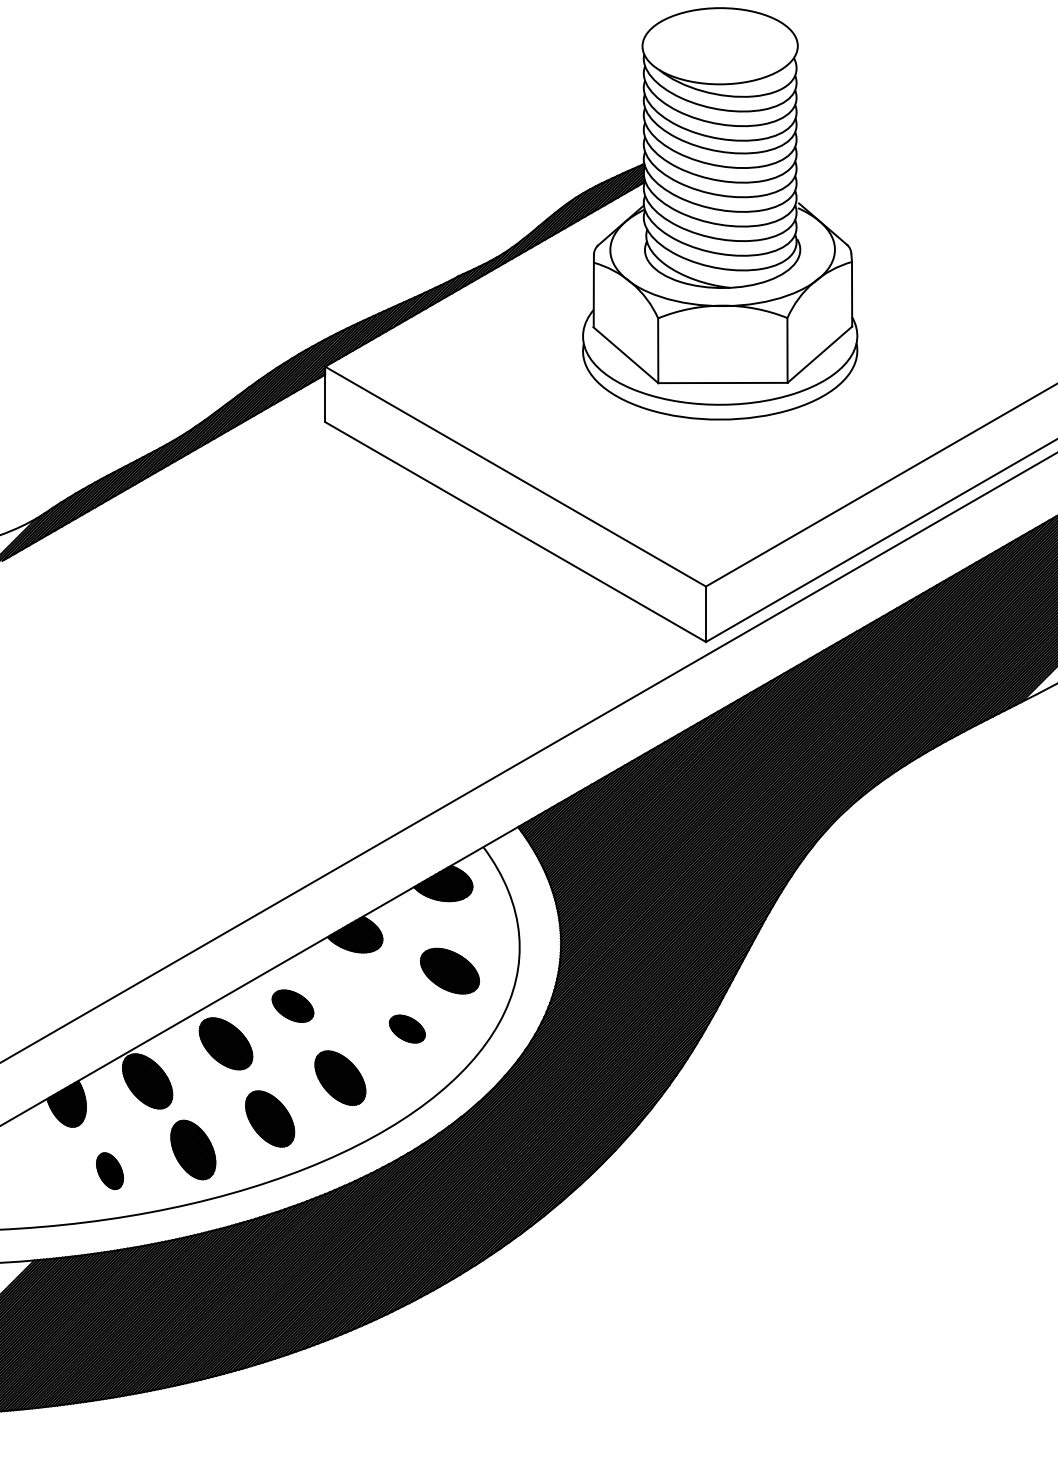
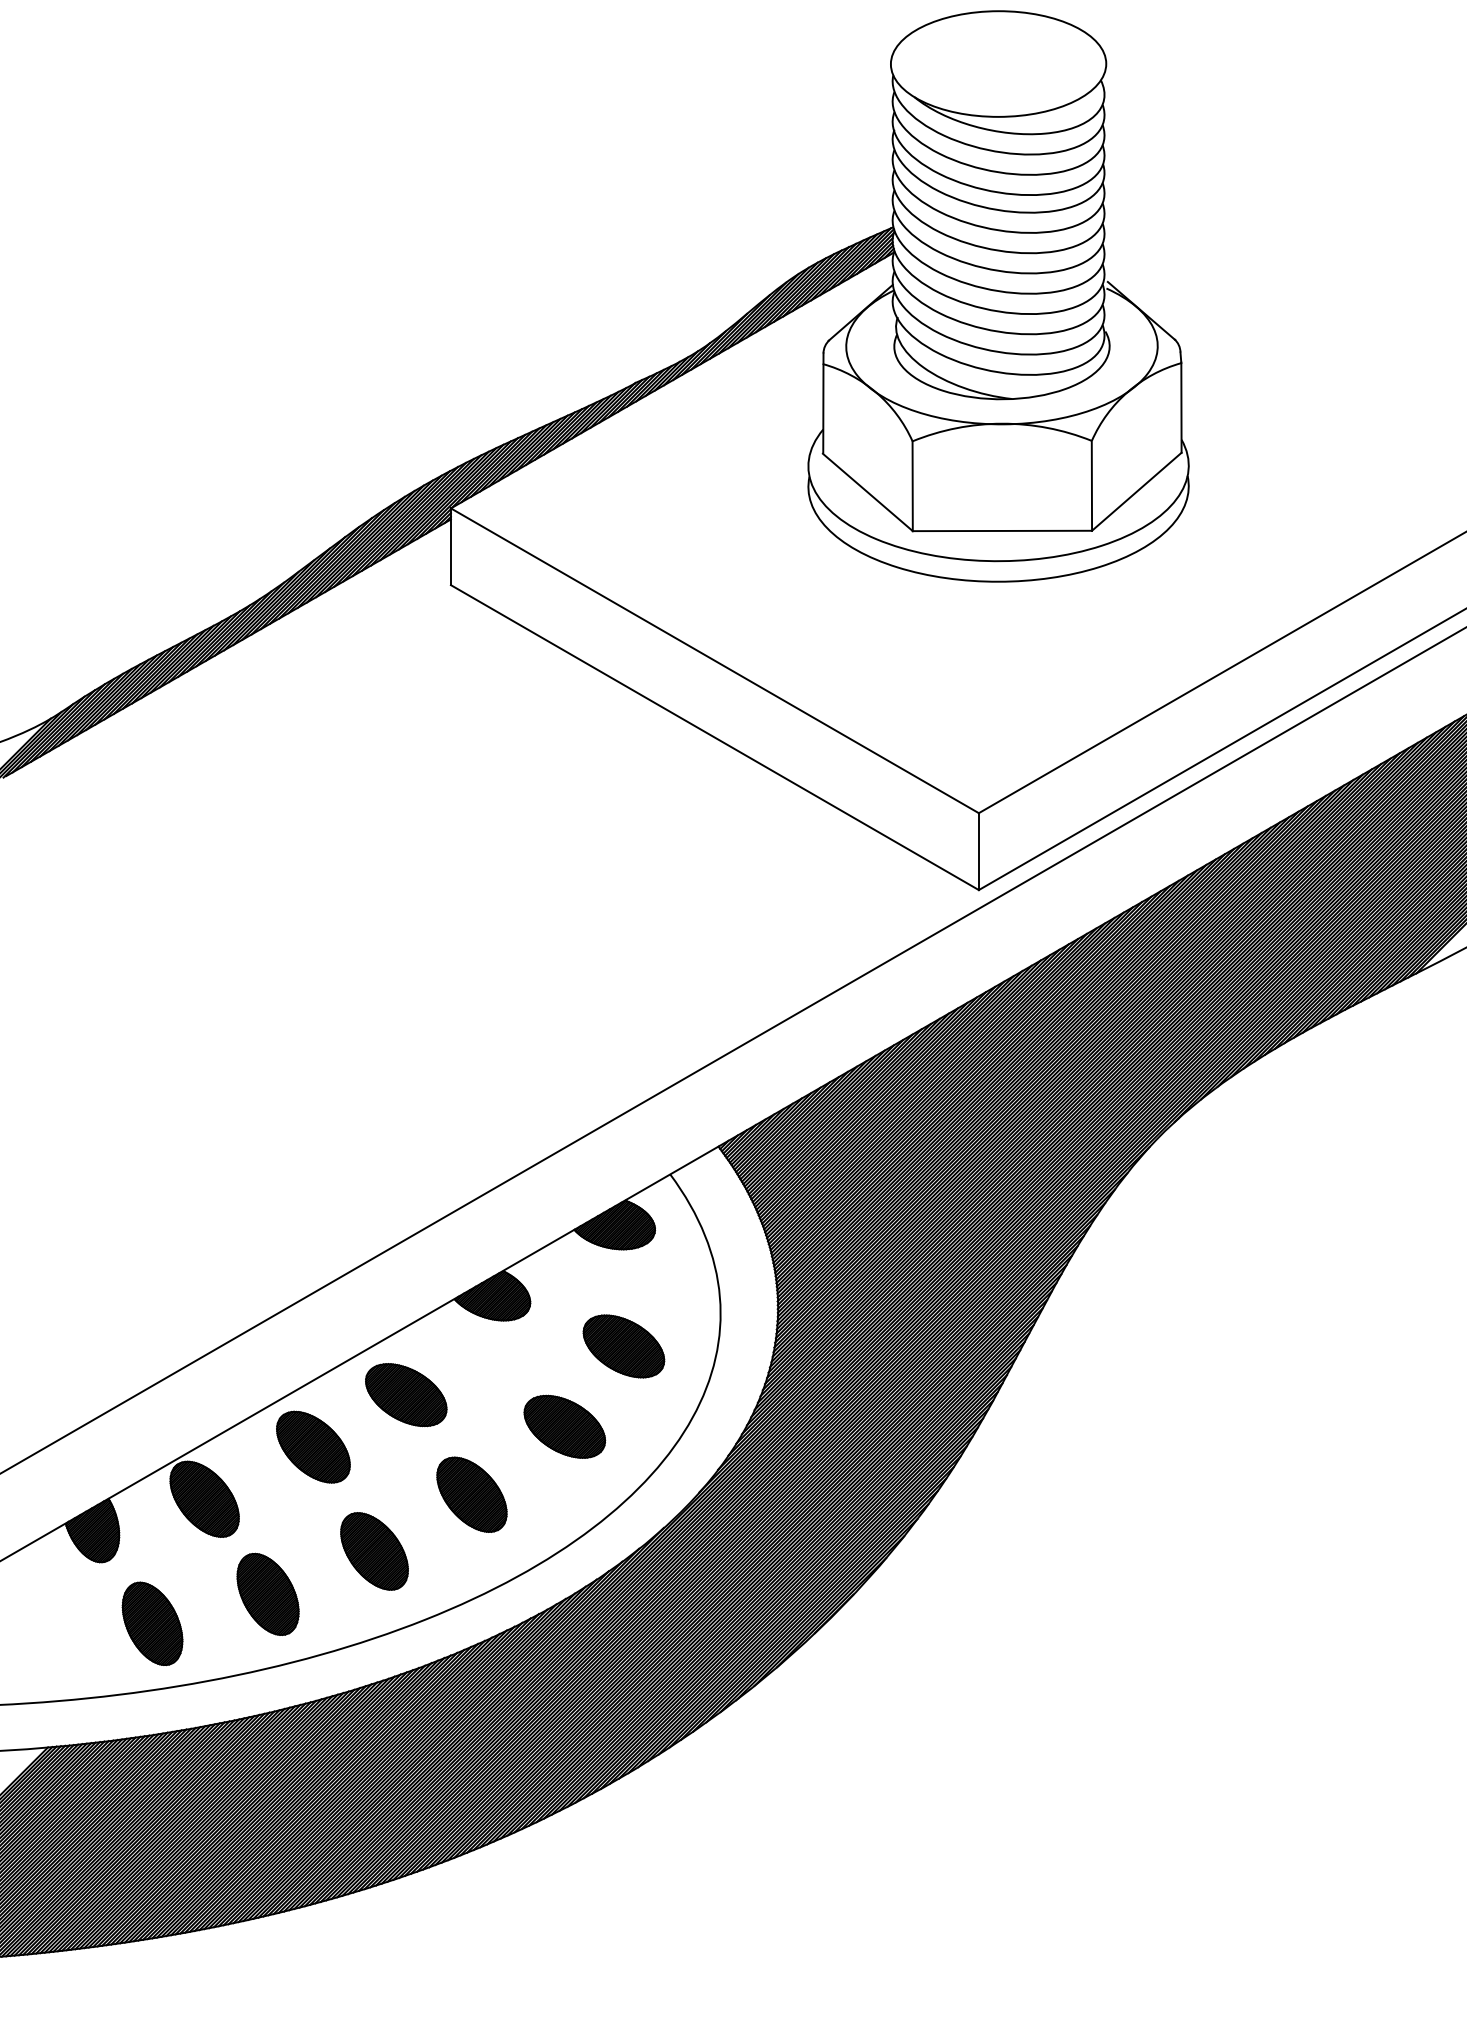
part: (292, 1005) -> (405, 1394), size x1.43
part: (407, 1028) -> (565, 1425), size x1.67
part: (109, 1170) -> (151, 1622), size x1.67

